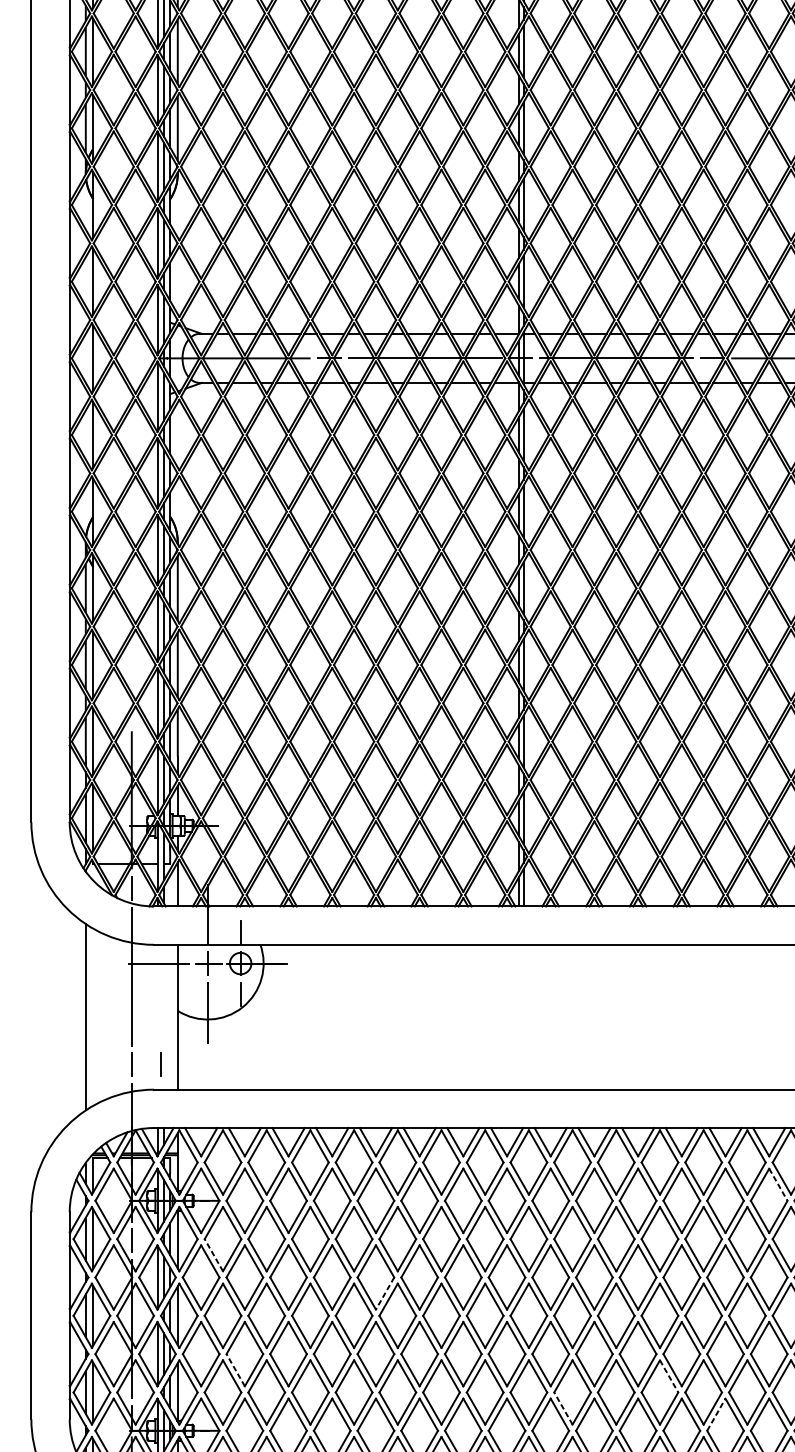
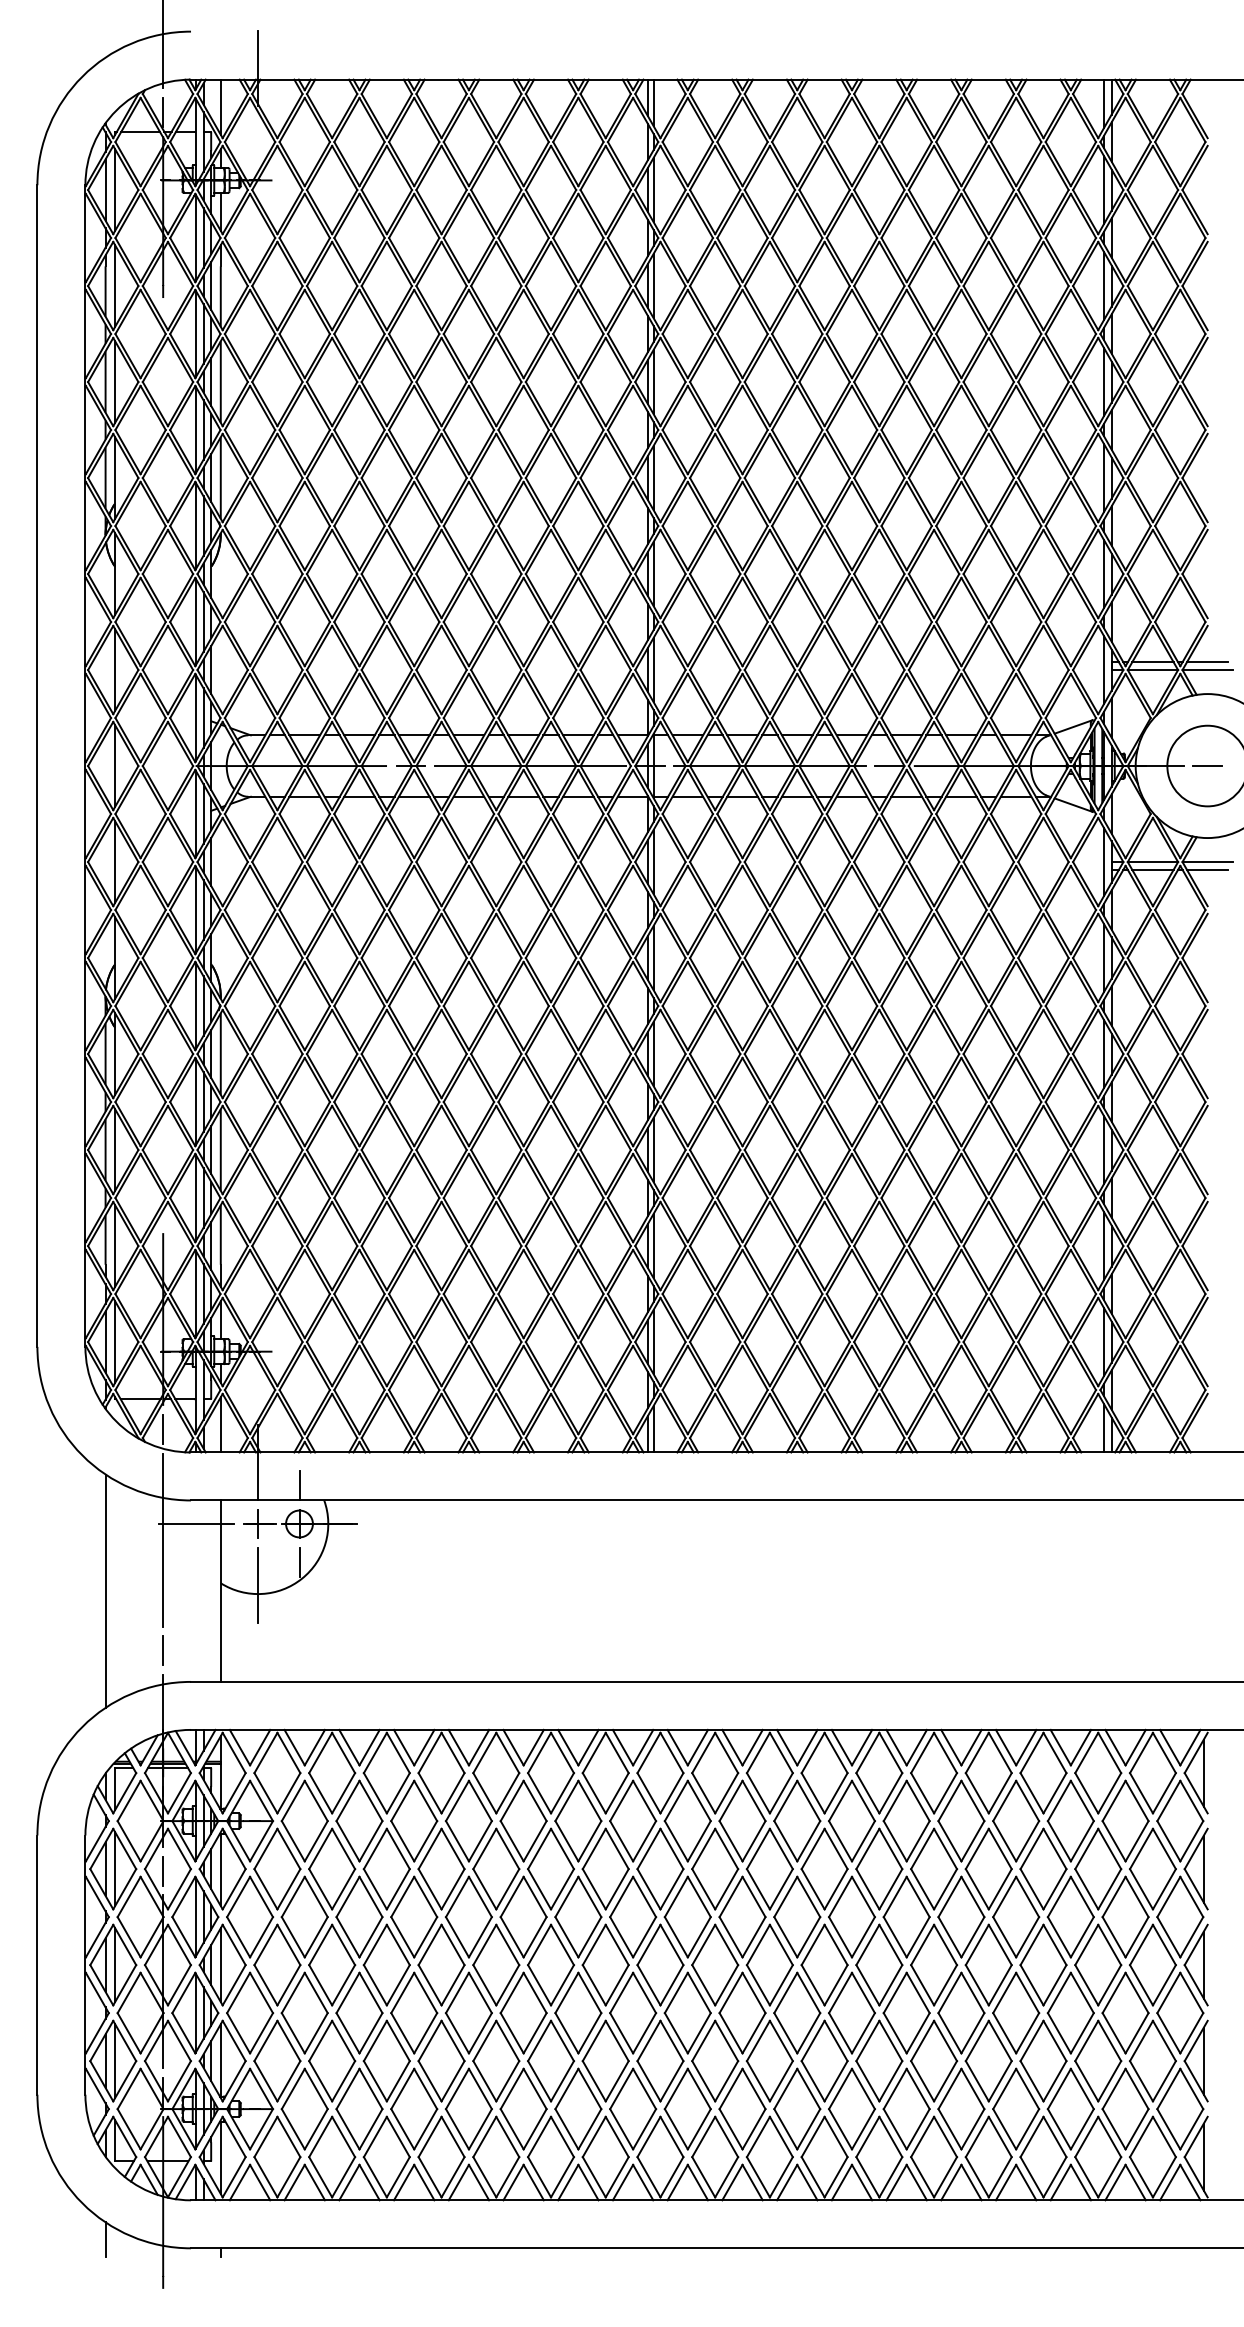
line: (160, 1064) -> (199, 1650), removed
line: (778, 1185) -> (973, 1801), dashed -> solid
line: (213, 1254) -> (265, 1888), dashed -> solid
line: (385, 1293) -> (480, 1937), dashed -> solid
line: (235, 1369) -> (293, 2032), dashed -> solid
line: (669, 1376) -> (836, 2041), dashed -> solid
line: (563, 1407) -> (703, 2080), dashed -> solid
line: (716, 1414) -> (895, 2088), dashed -> solid

